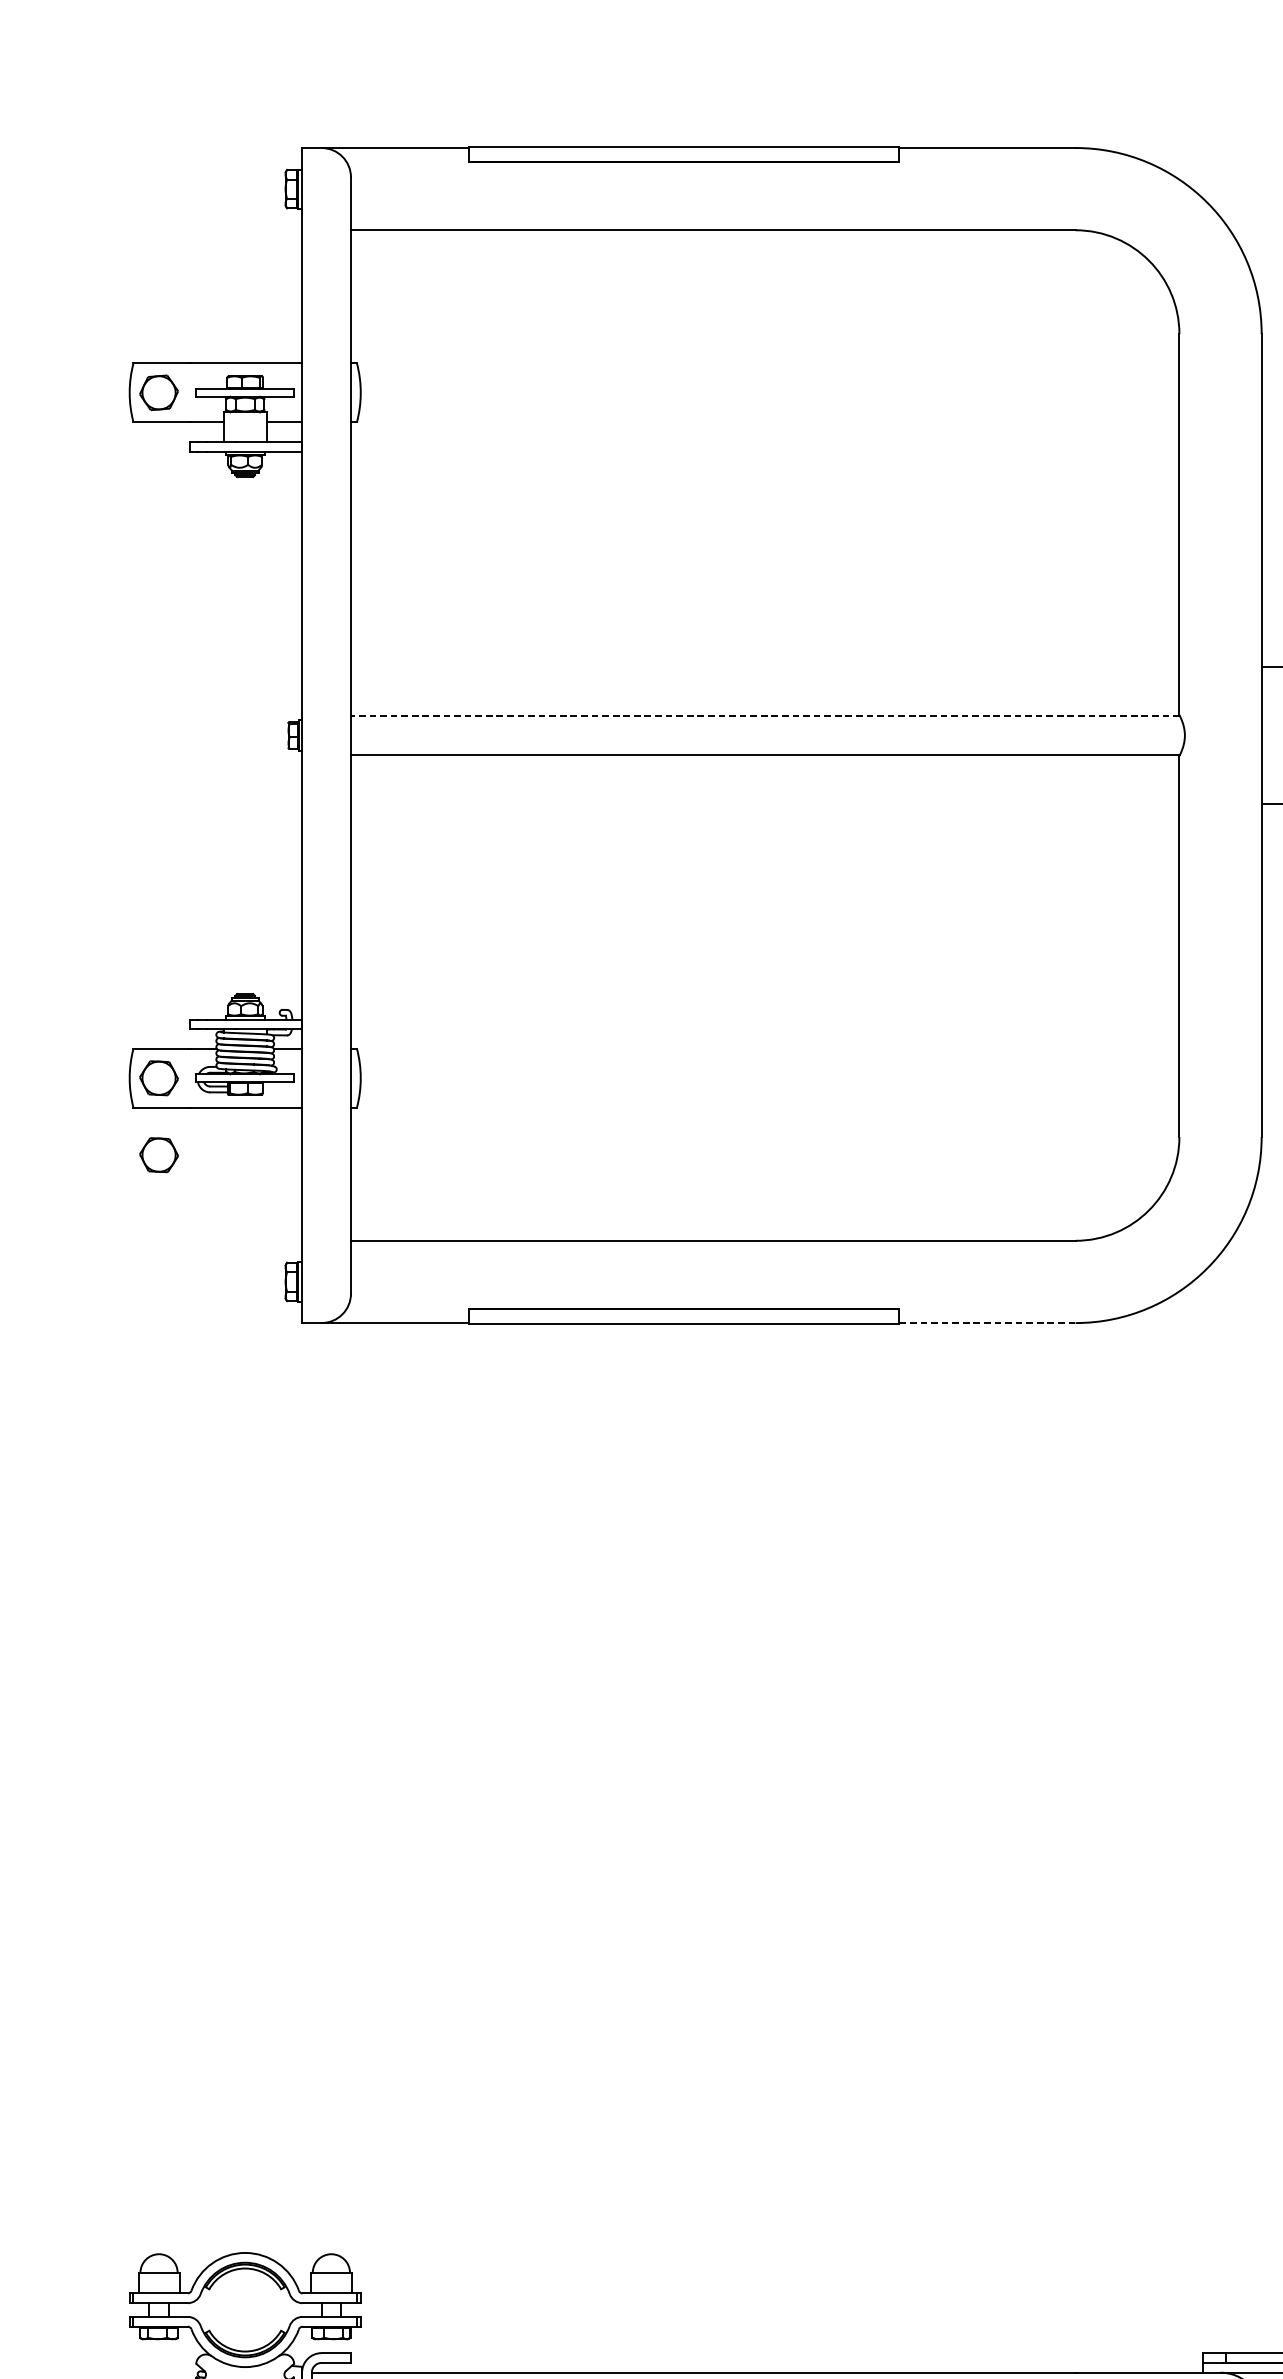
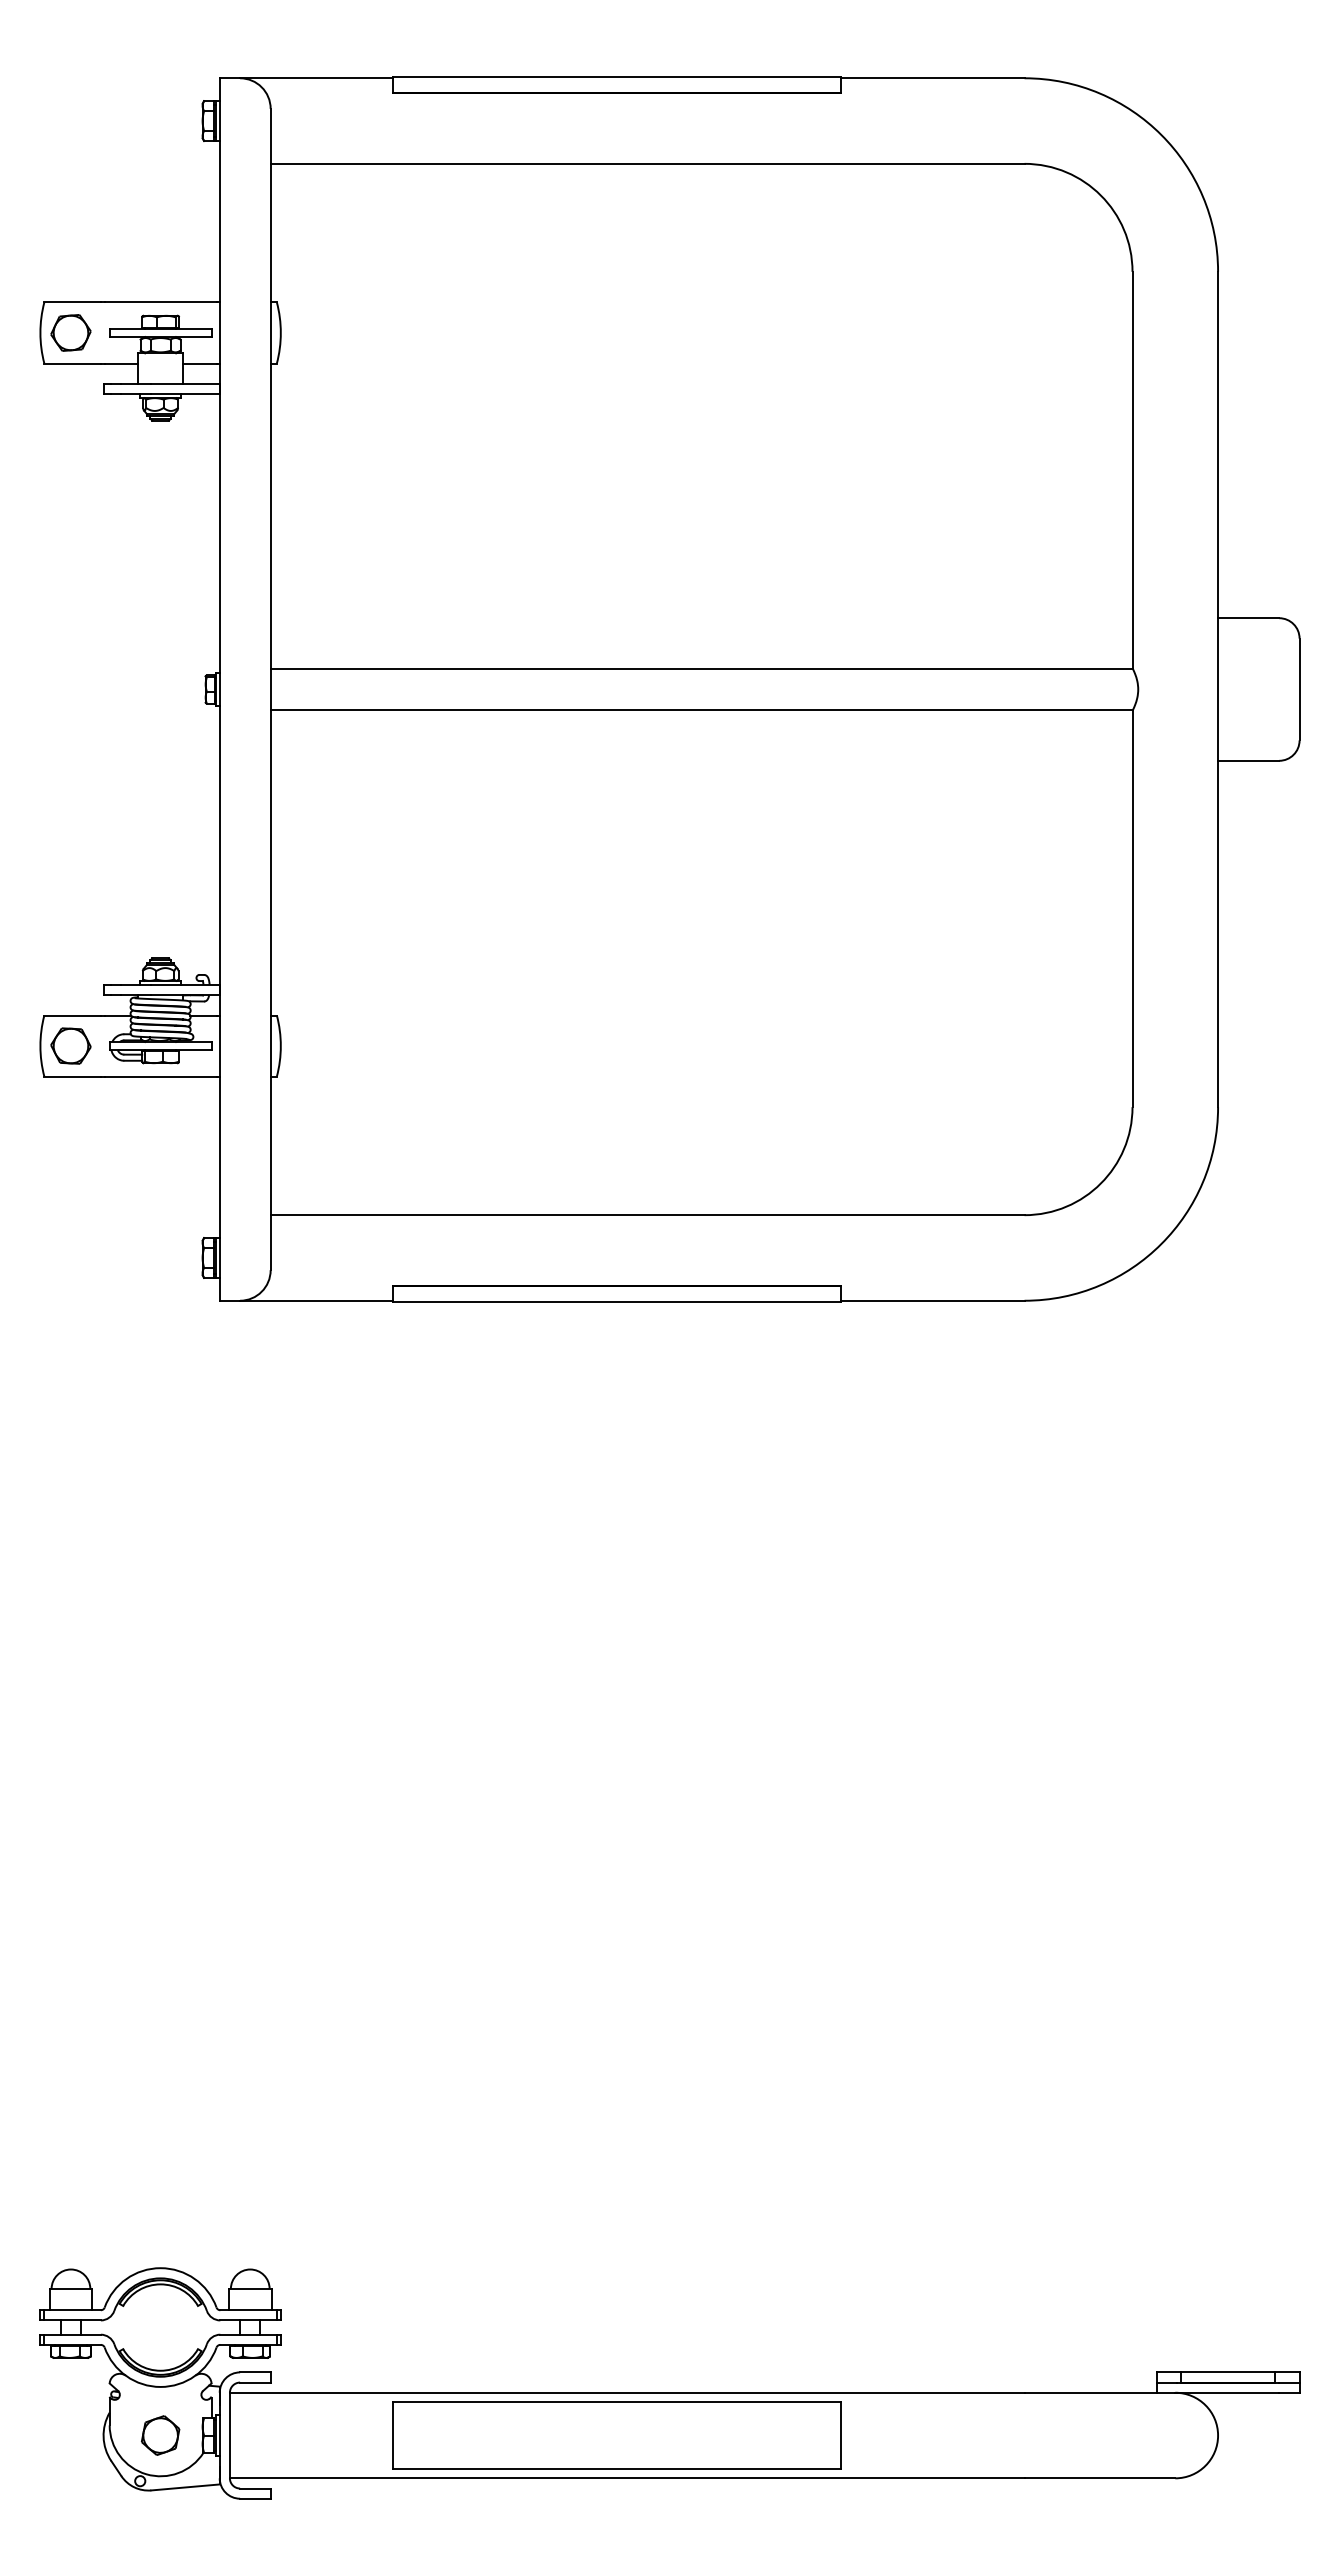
line: (765, 716) -> (701, 669), dashed -> solid
part: (158, 1154) -> (70, 1125), removed
line: (987, 1322) -> (932, 1300), dashed -> solid

